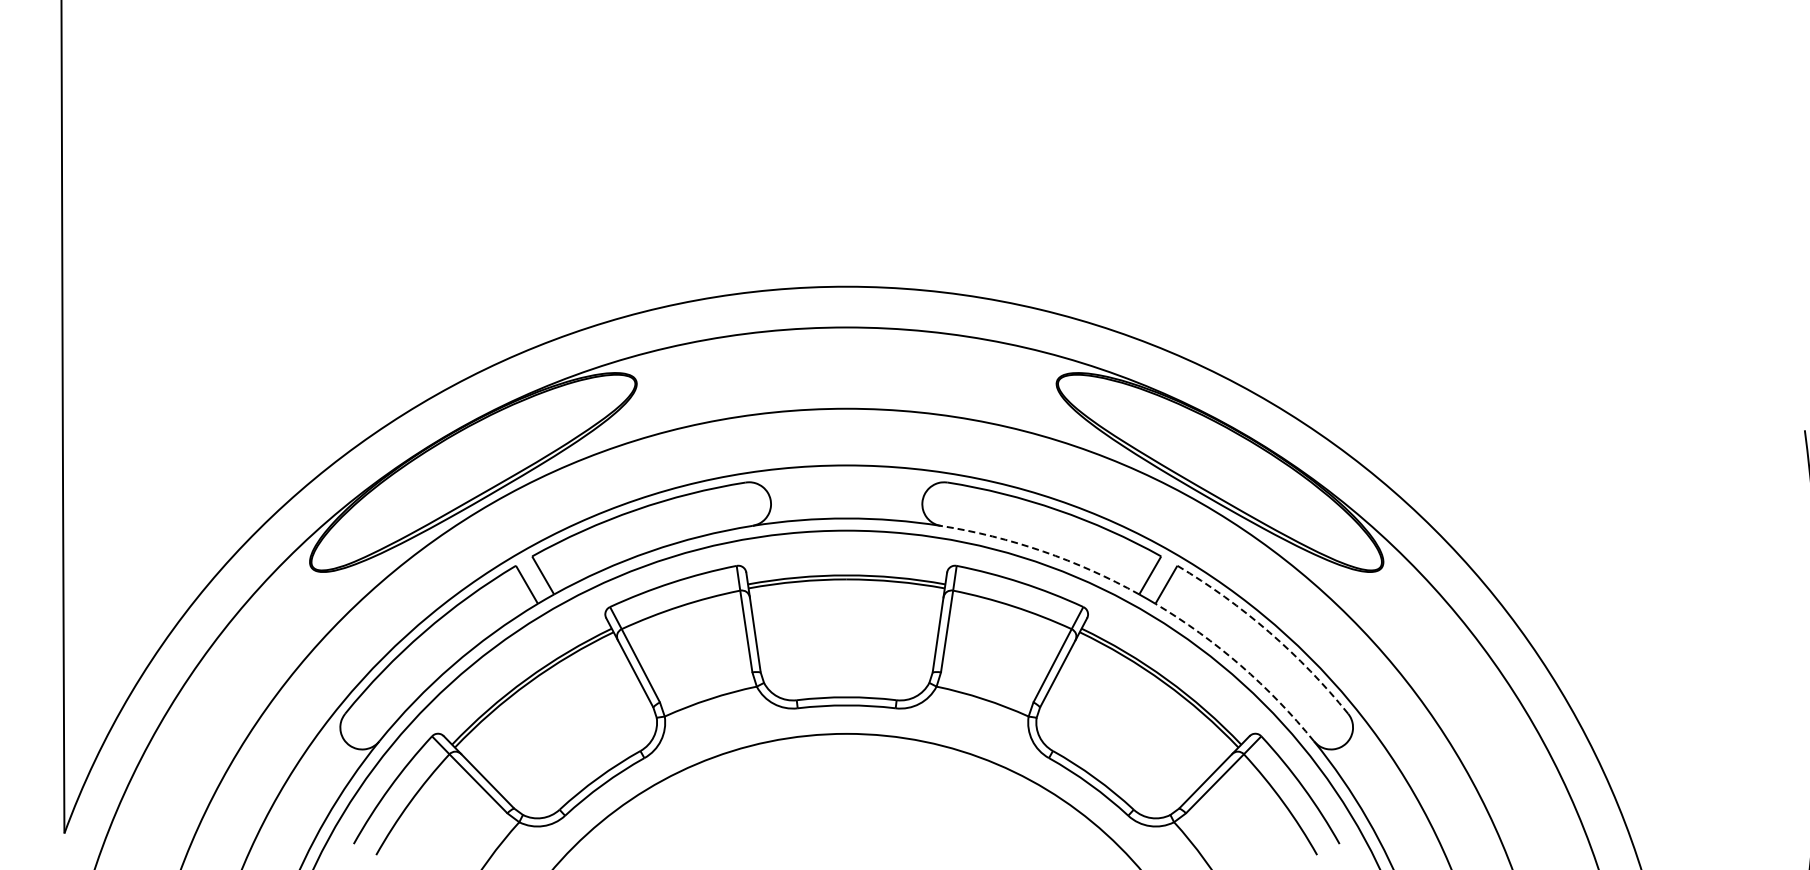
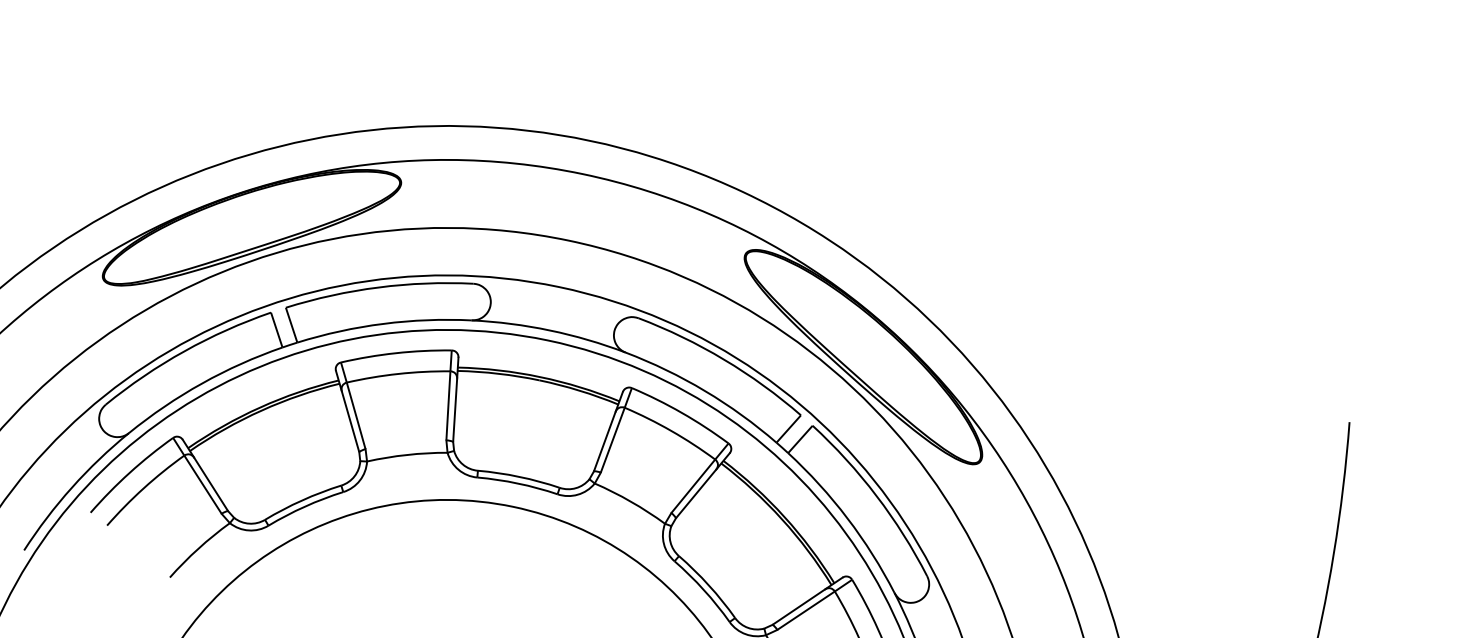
arc: (1043, 551) -> (705, 391), dashed -> solid
arc: (1269, 632) -> (876, 496), dashed -> solid
arc: (1240, 665) -> (847, 518), dashed -> solid

